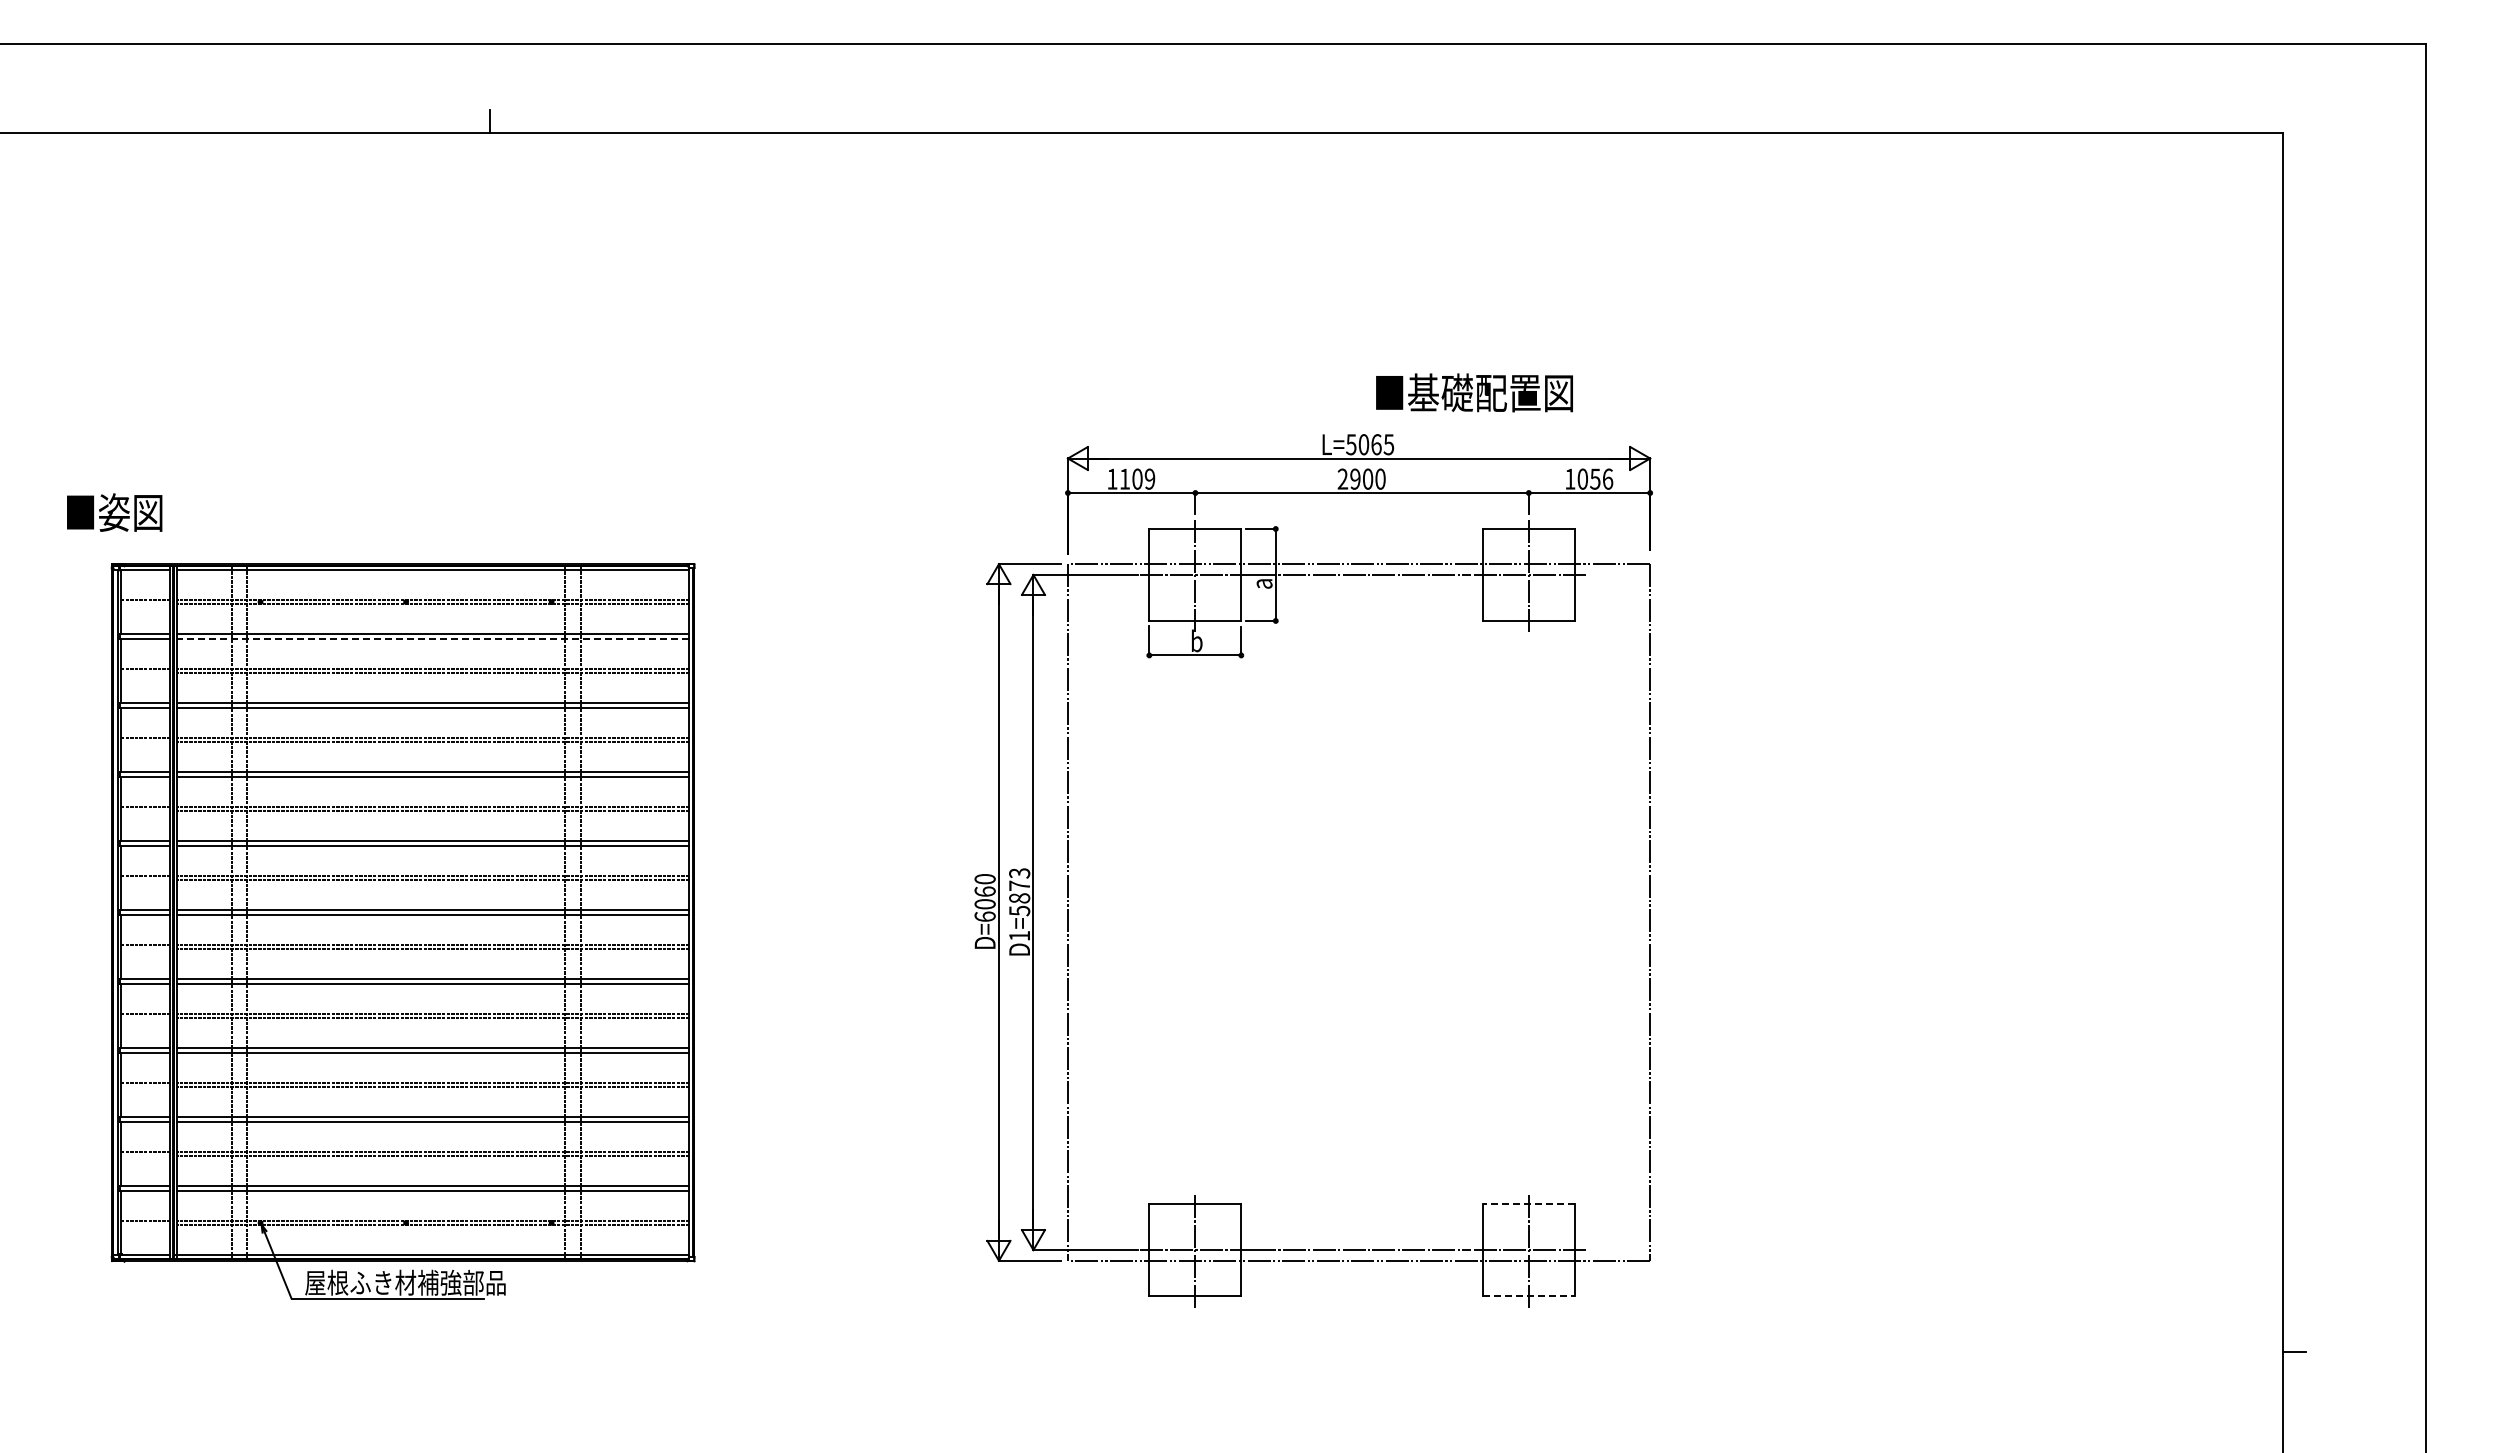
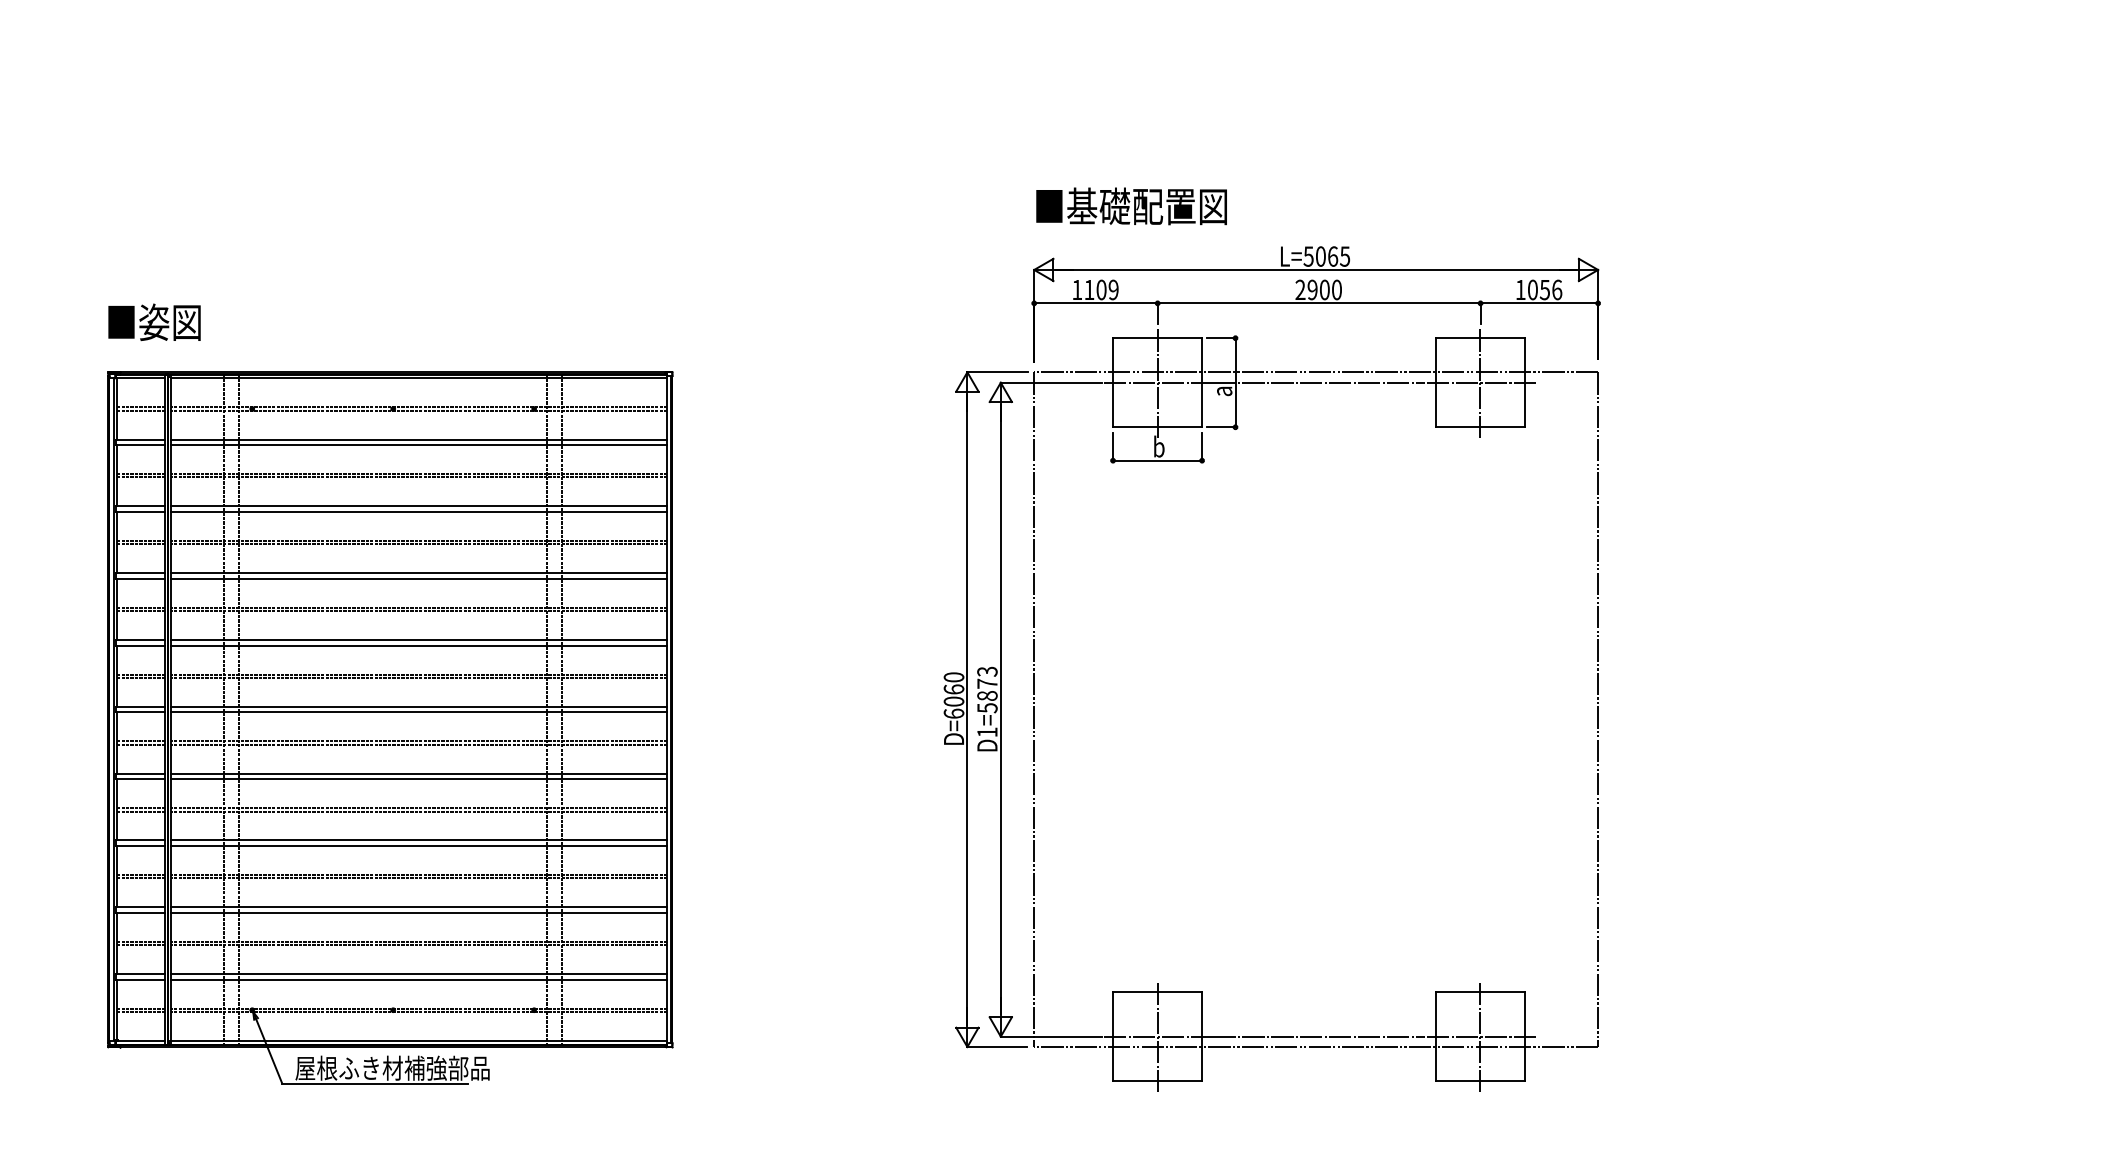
text: (1474, 392) -> (1131, 206), moved
text: (114, 512) -> (154, 322), moved
line: (145, 603) -> (140, 410), added
line: (432, 639) -> (418, 445), dashed -> solid
line: (145, 672) -> (140, 477), added
line: (145, 741) -> (140, 544), added
line: (145, 810) -> (140, 610), added
line: (145, 879) -> (140, 677), added
line: (145, 948) -> (140, 744), added
line: (145, 1017) -> (140, 811), added
line: (145, 1086) -> (140, 878), added
line: (145, 1155) -> (140, 944), added
line: (1528, 1204) -> (1480, 992), dashed -> solid
line: (145, 1224) -> (140, 1011), added
line: (1528, 1296) -> (1480, 1081), dashed -> solid

